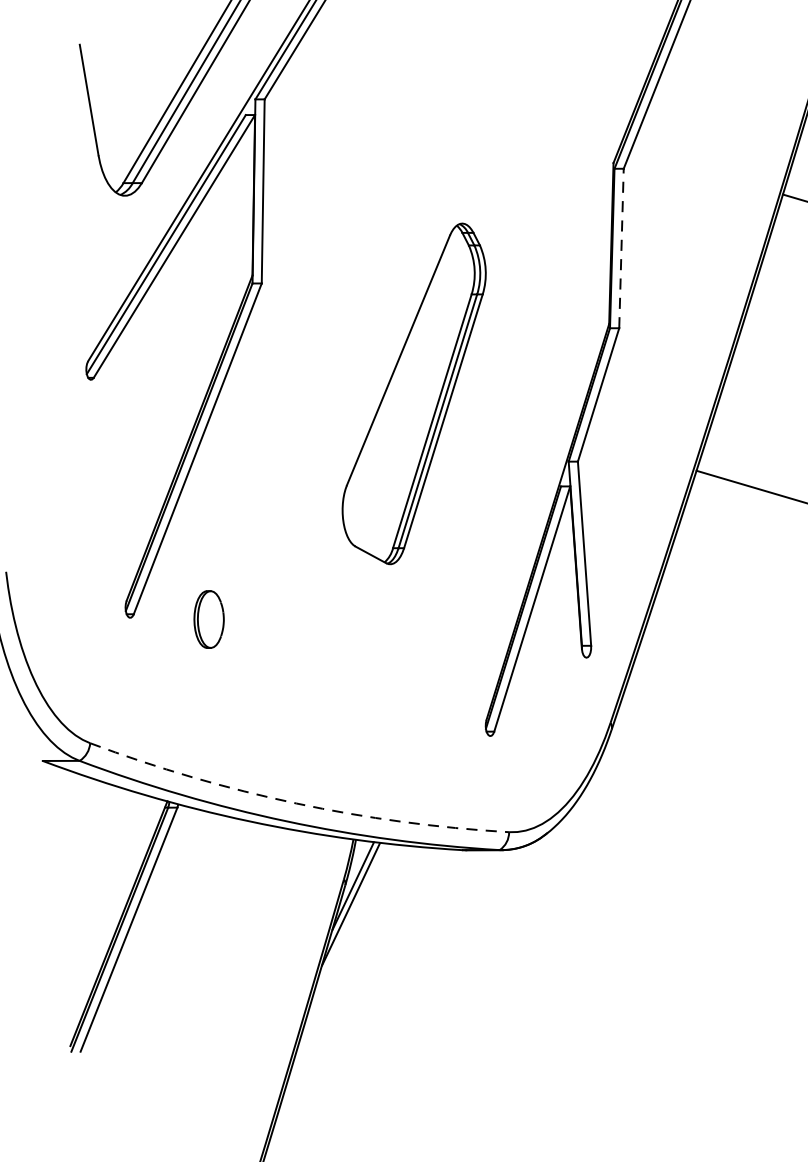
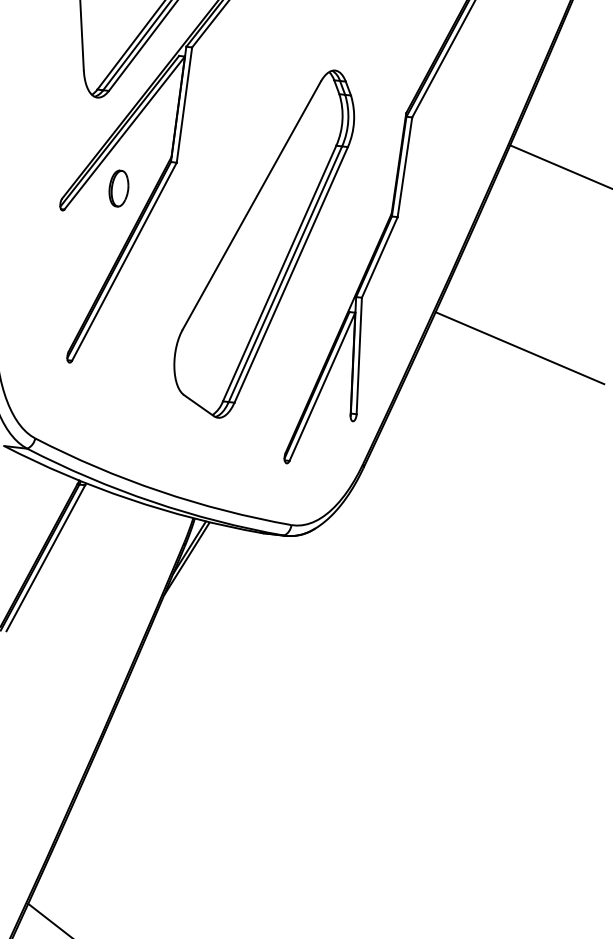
line: (622, 247) -> (405, 166), dashed -> solid
part: (414, 394) -> (264, 243), size x1.67
part: (208, 619) -> (118, 188), moved
arc: (296, 803) -> (160, 491), dashed -> solid

